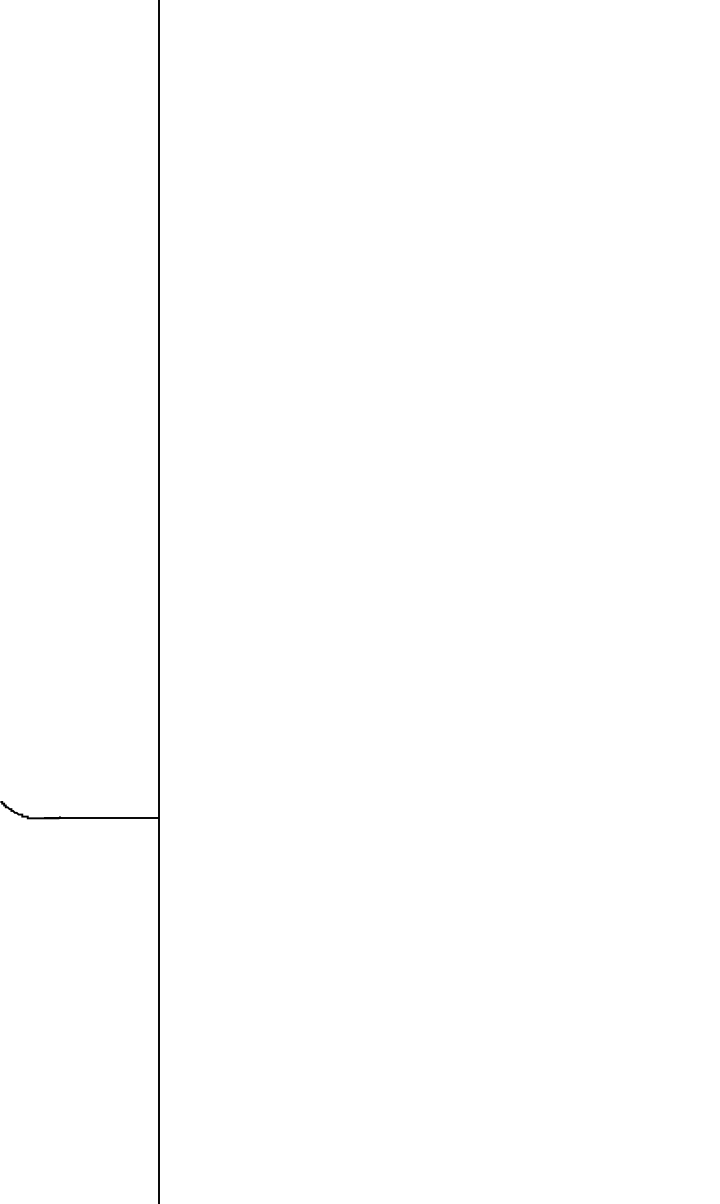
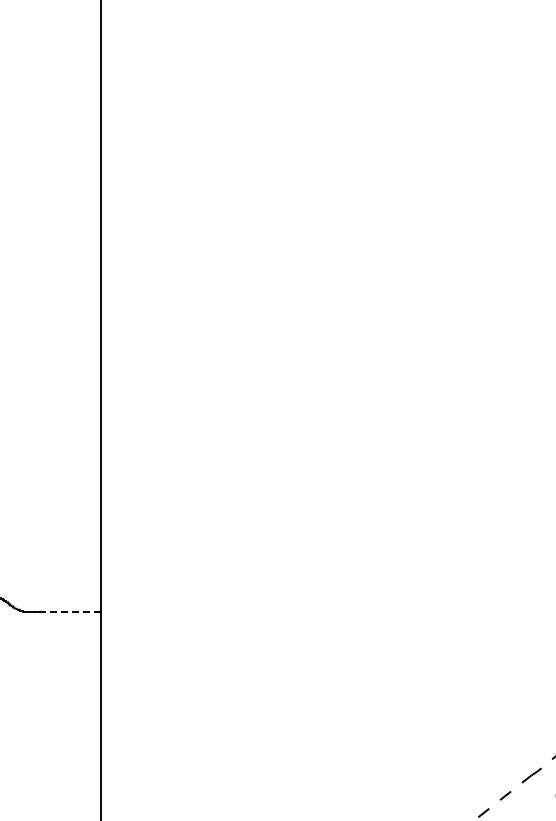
line: (100, 817) -> (66, 611), solid -> dashed

